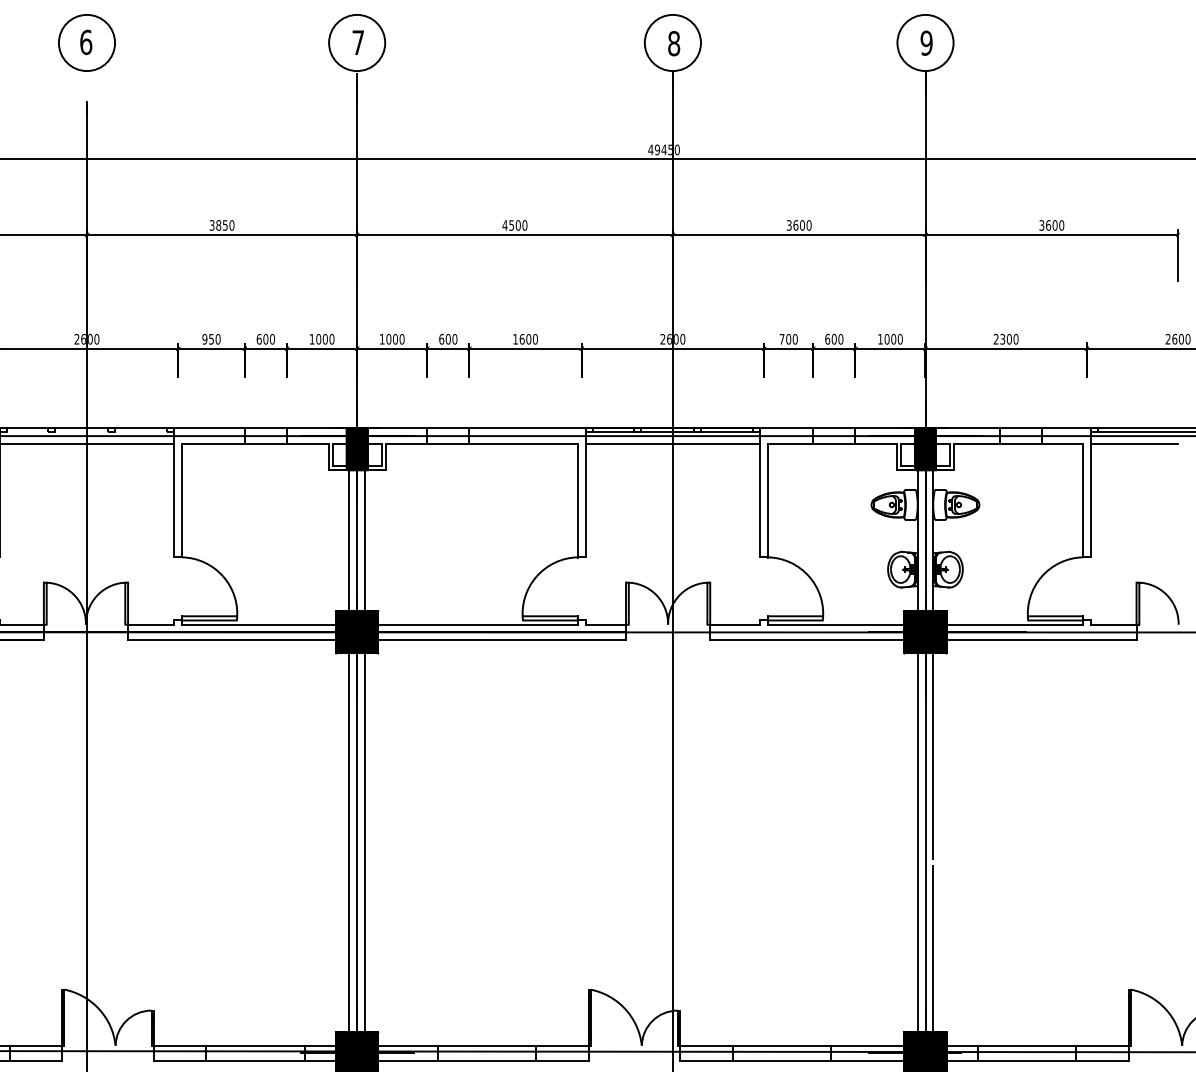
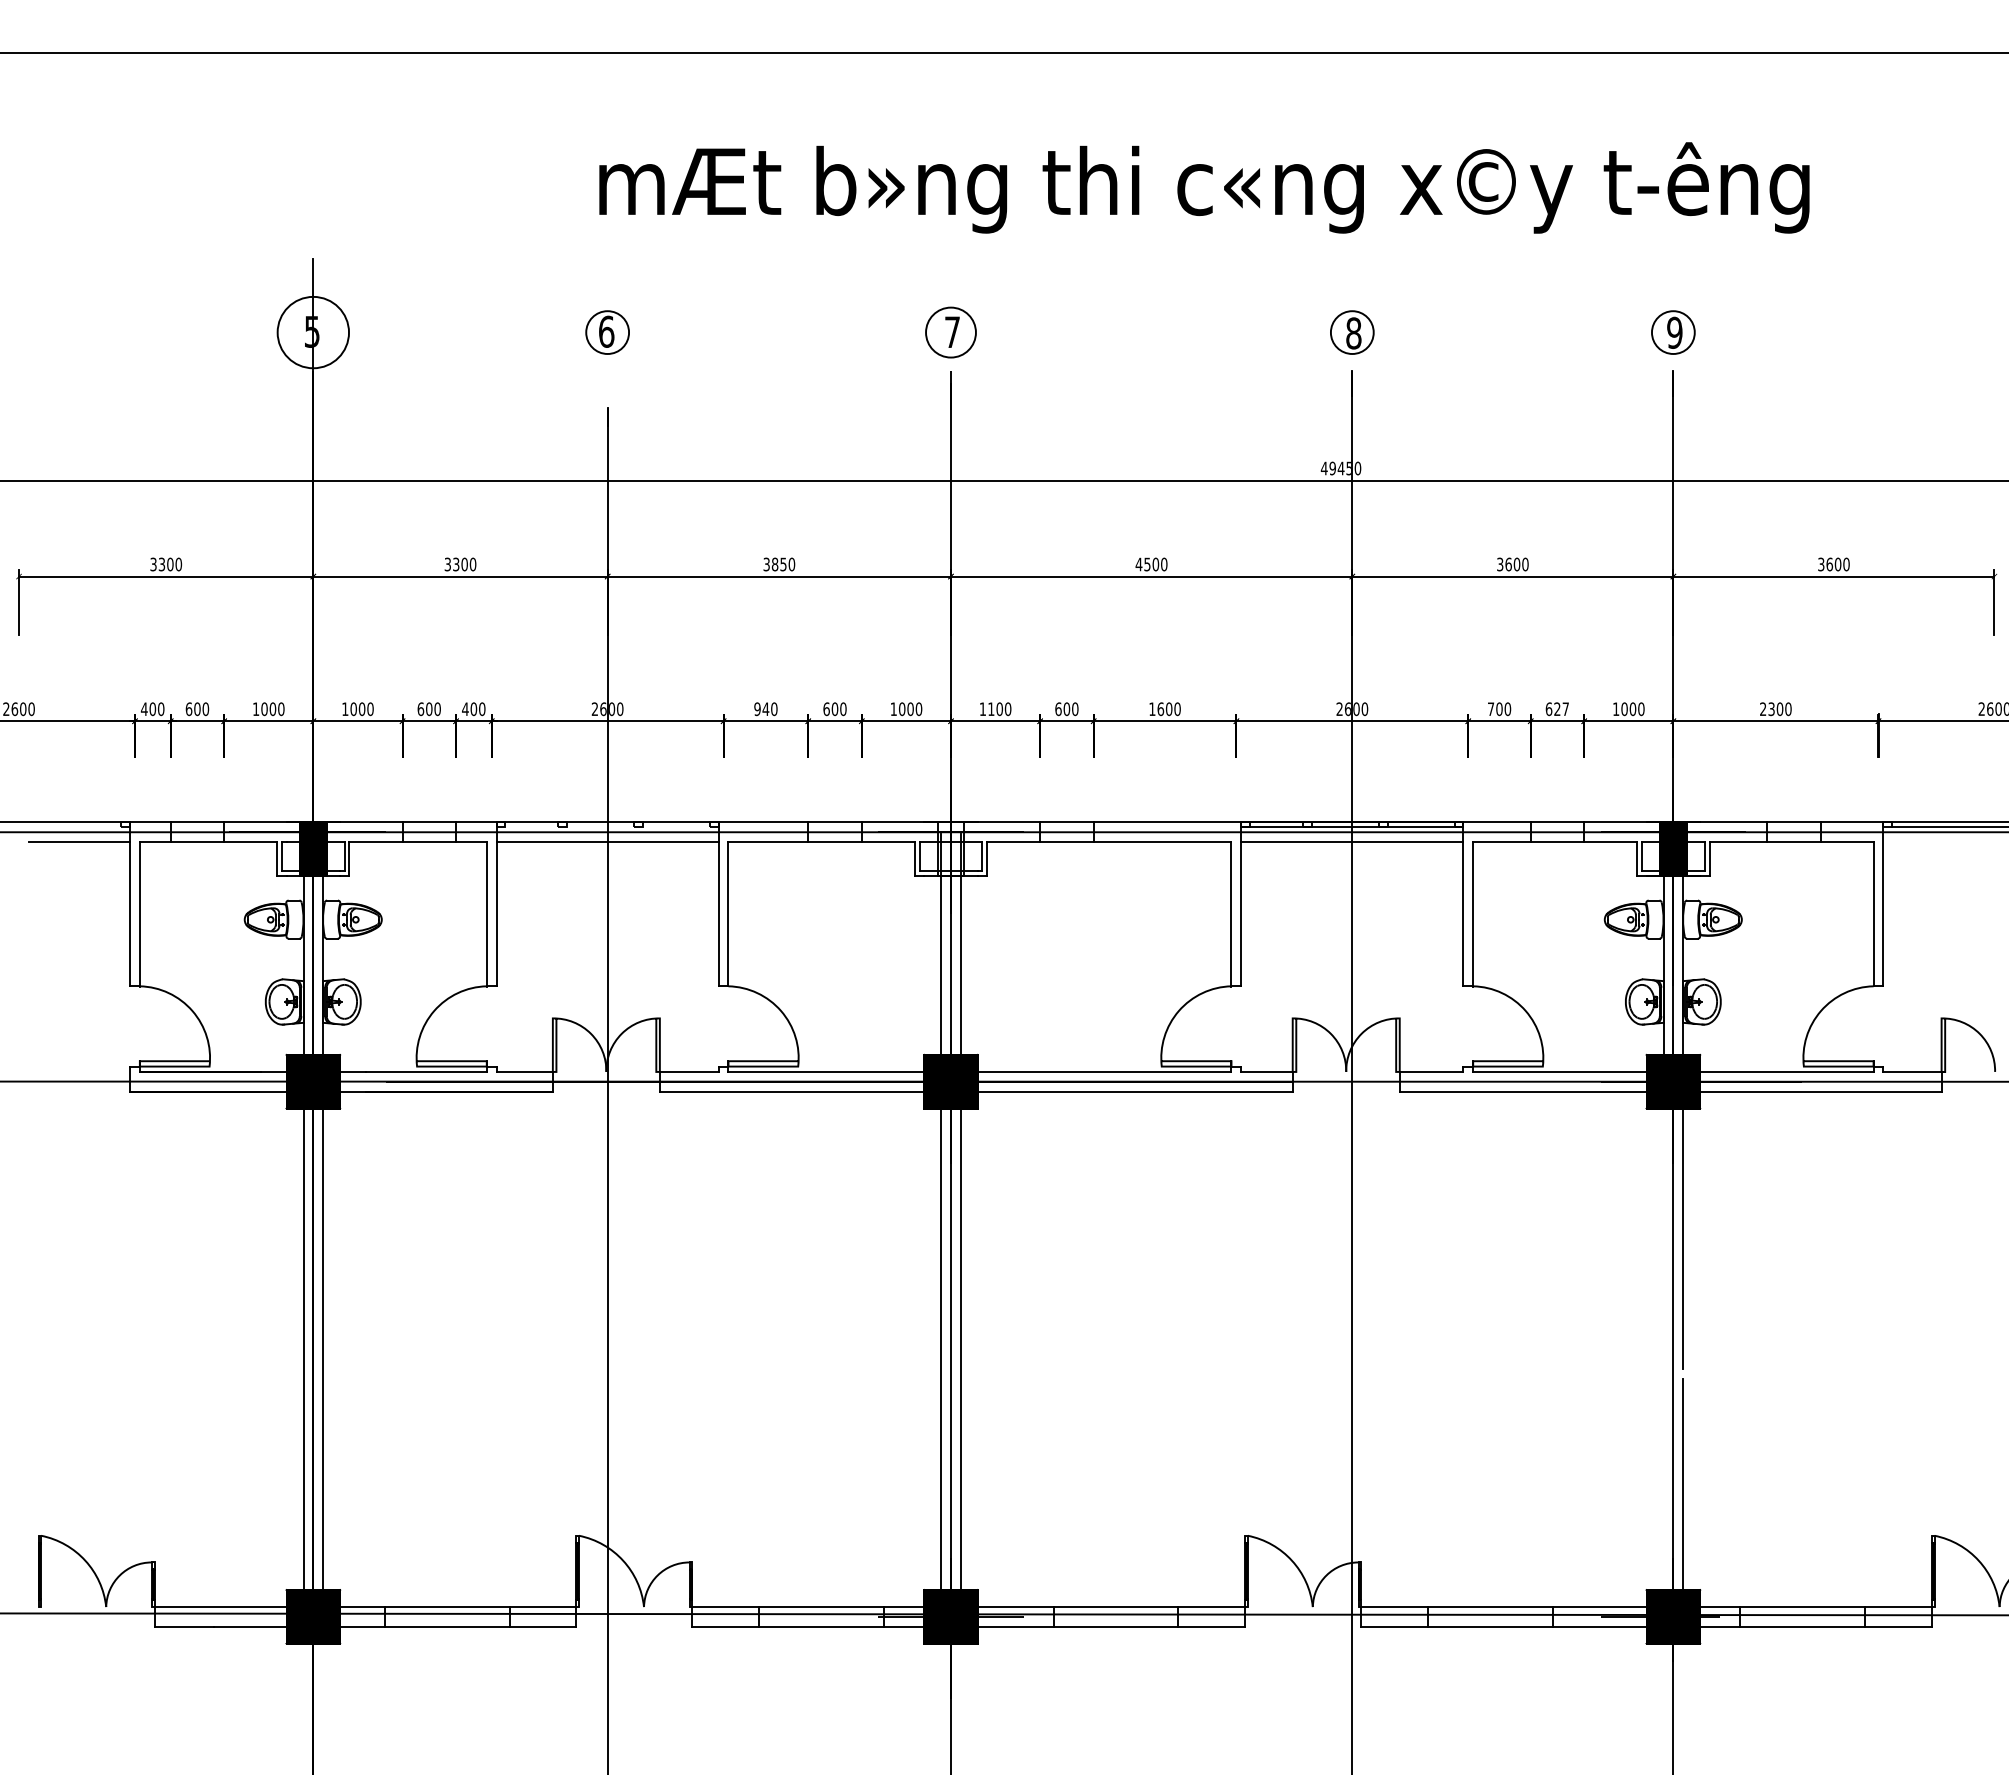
circle: (86, 42) -> (607, 332), size x0.6
circle: (356, 42) -> (950, 332), size x0.7
circle: (673, 42) -> (1352, 332), size x0.6
circle: (925, 42) -> (1673, 332), size x0.6
text: (211, 339) -> (765, 709), 950 -> 940
text: (389, 339) -> (991, 709), 1000 -> 1100
text: (837, 339) -> (1561, 709), 600 -> 627
line: (1134, 443) -> (1938, 841), removed
hatch: (356, 448) -> (950, 848), removed
line: (917, 843) -> (1663, 1349), removed

